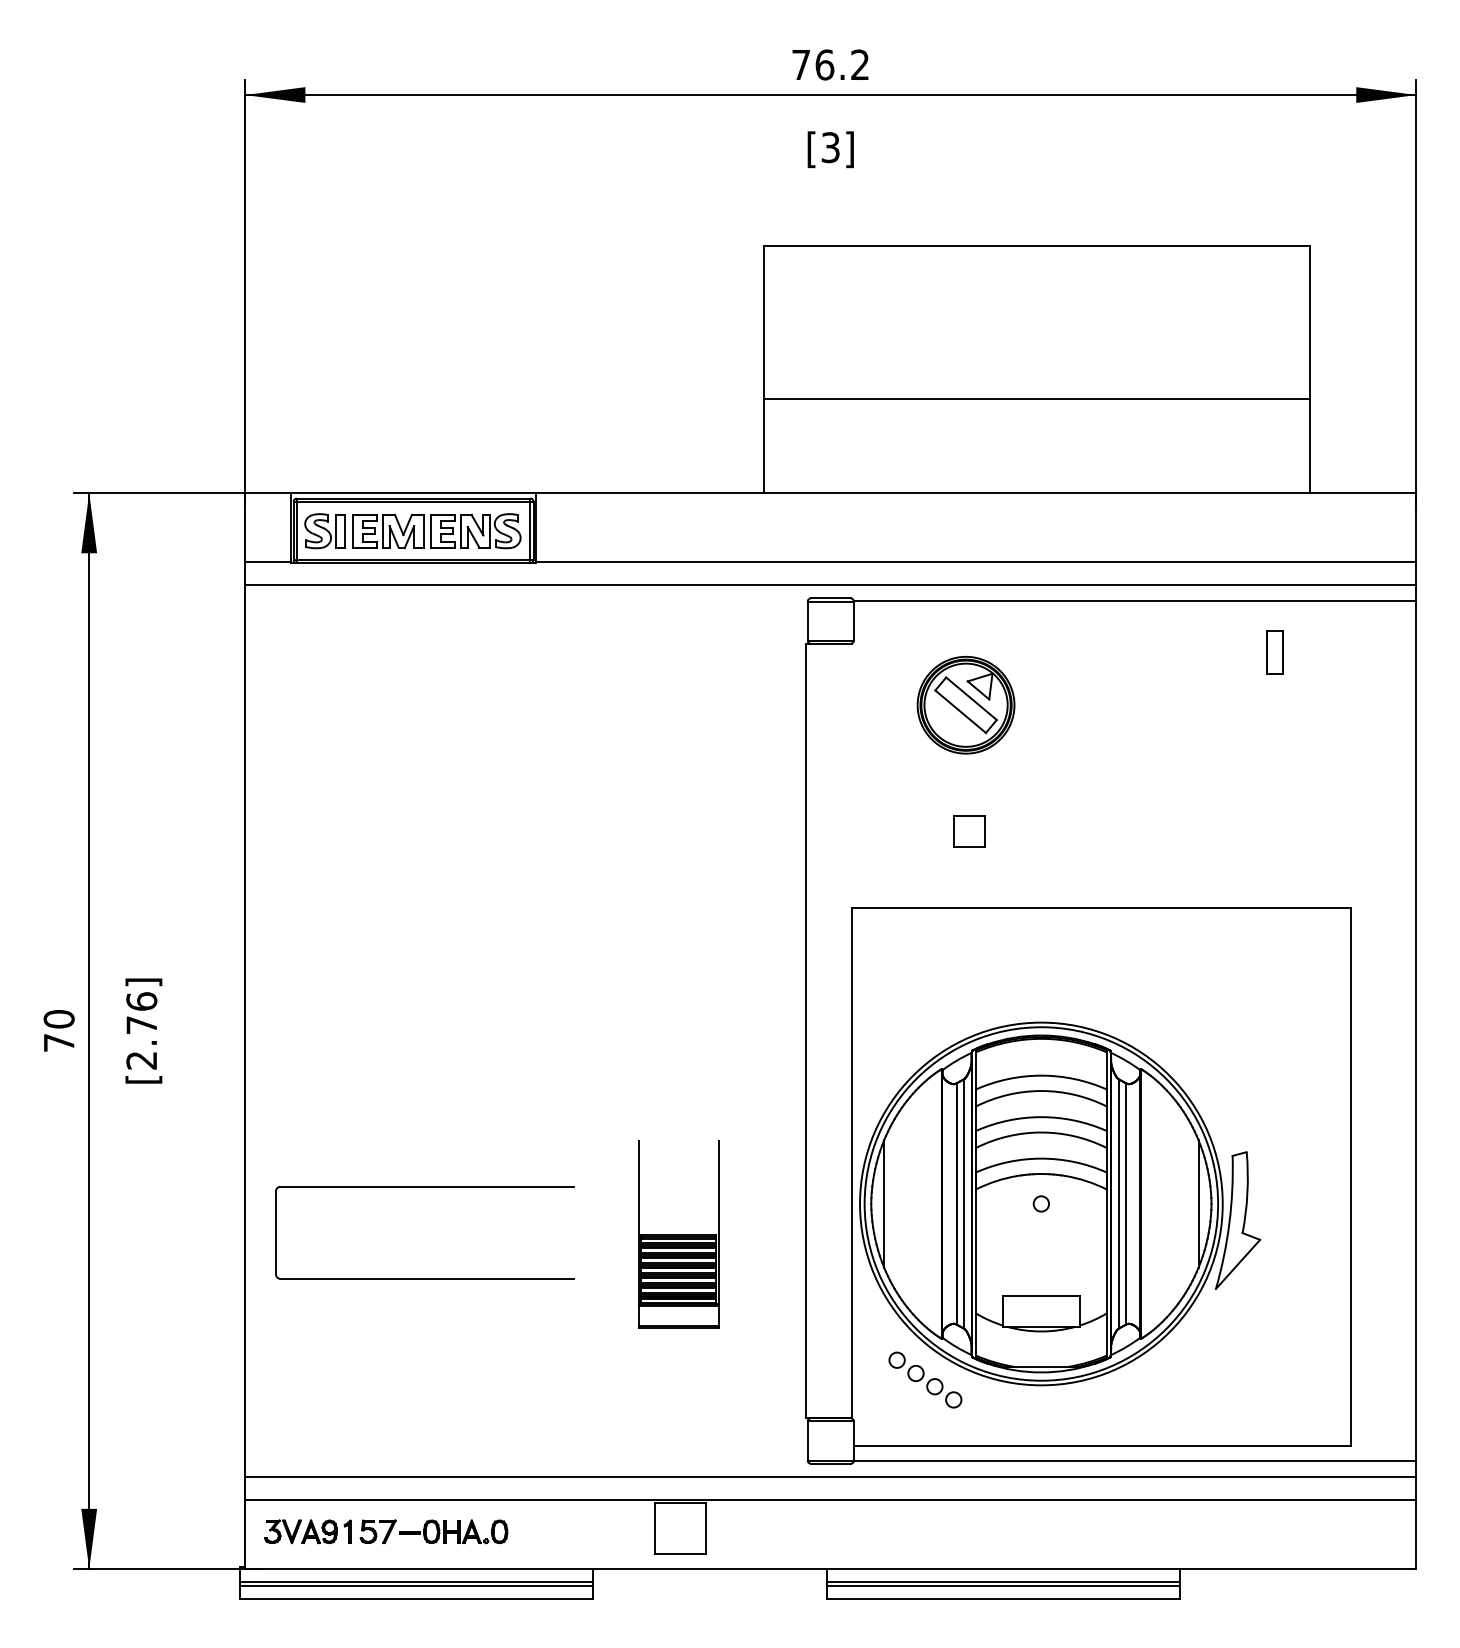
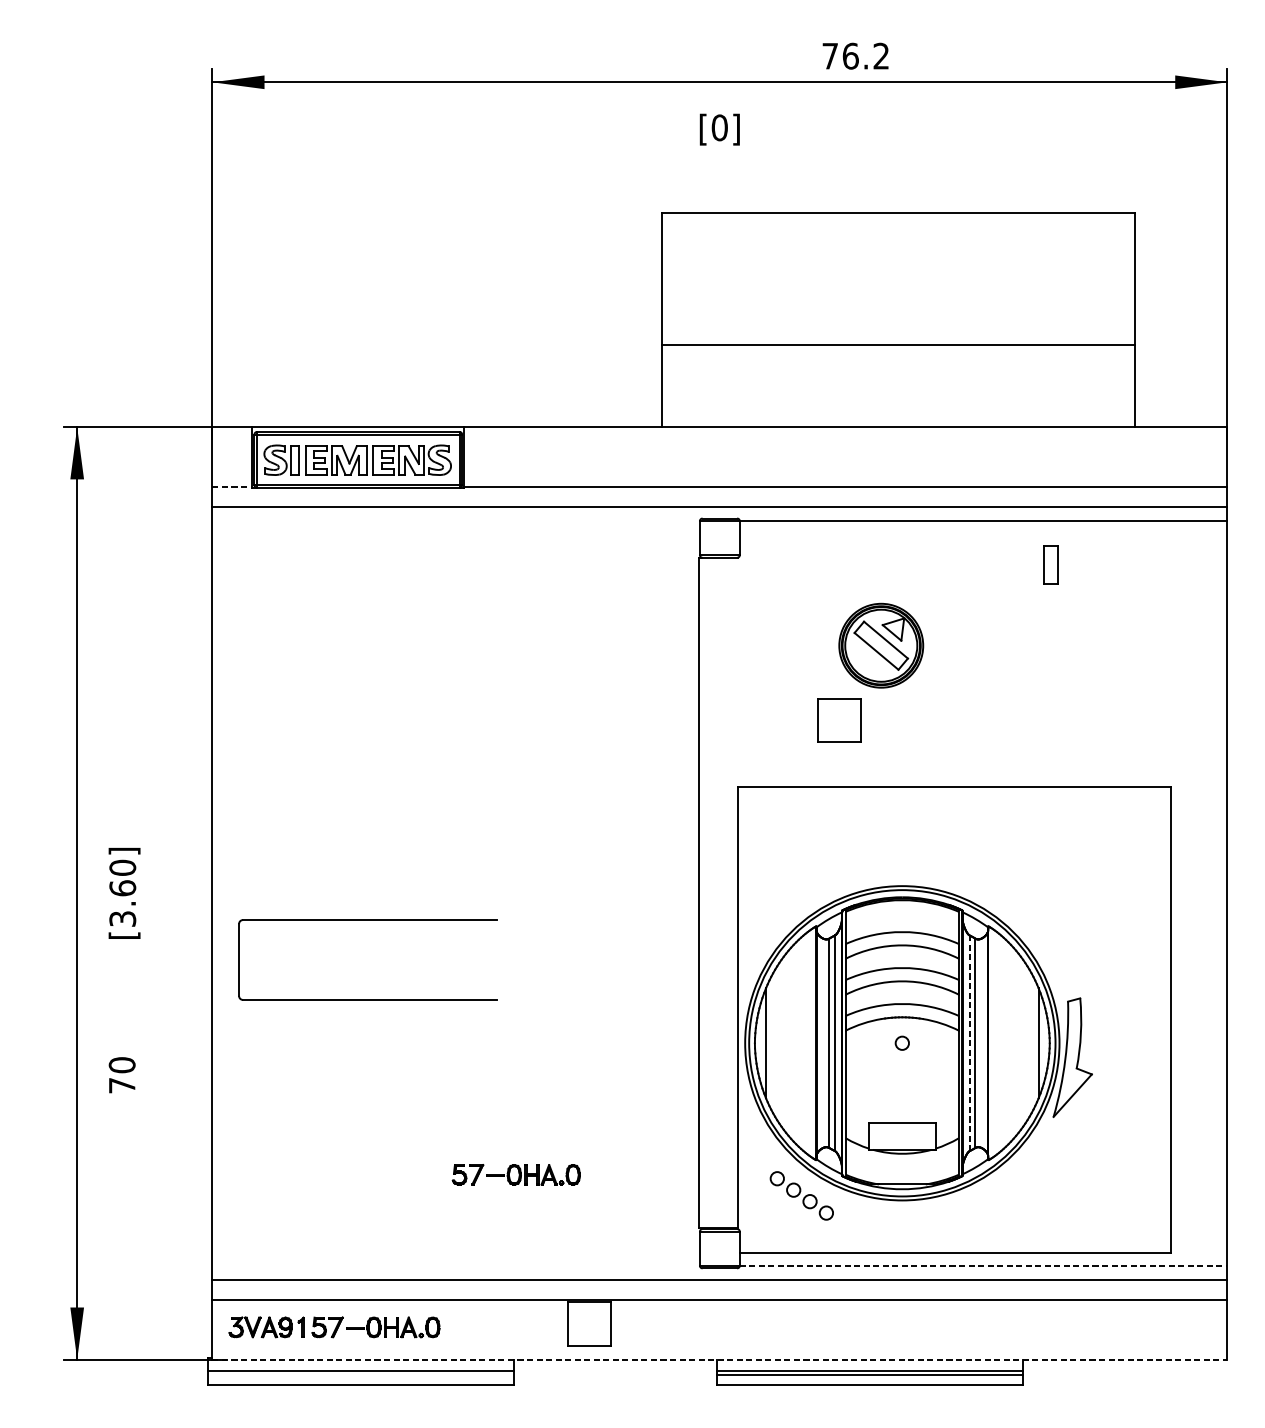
text: (830, 64) -> (855, 55), moved
text: (830, 147) -> (719, 127), [3] -> [0]
line: (268, 562) -> (232, 487), solid -> dashed
part: (1274, 652) -> (1050, 565), moved
part: (965, 705) -> (880, 645), moved
part: (969, 831) -> (840, 720), size x1.6
text: (58, 1030) -> (121, 1074), moved
text: (141, 1030) -> (122, 892), [2.76] -> [3.60]
part: (424, 1187) -> (367, 920), moved
line: (1119, 1203) -> (970, 1042), solid -> dashed
part: (678, 1234) -> (587, 1069), removed
part: (595, 1355) -> (515, 1174), added
line: (1135, 1461) -> (983, 1266), solid -> dashed
line: (830, 1569) -> (719, 1360), solid -> dashed
line: (416, 1586) -> (360, 1374), removed

